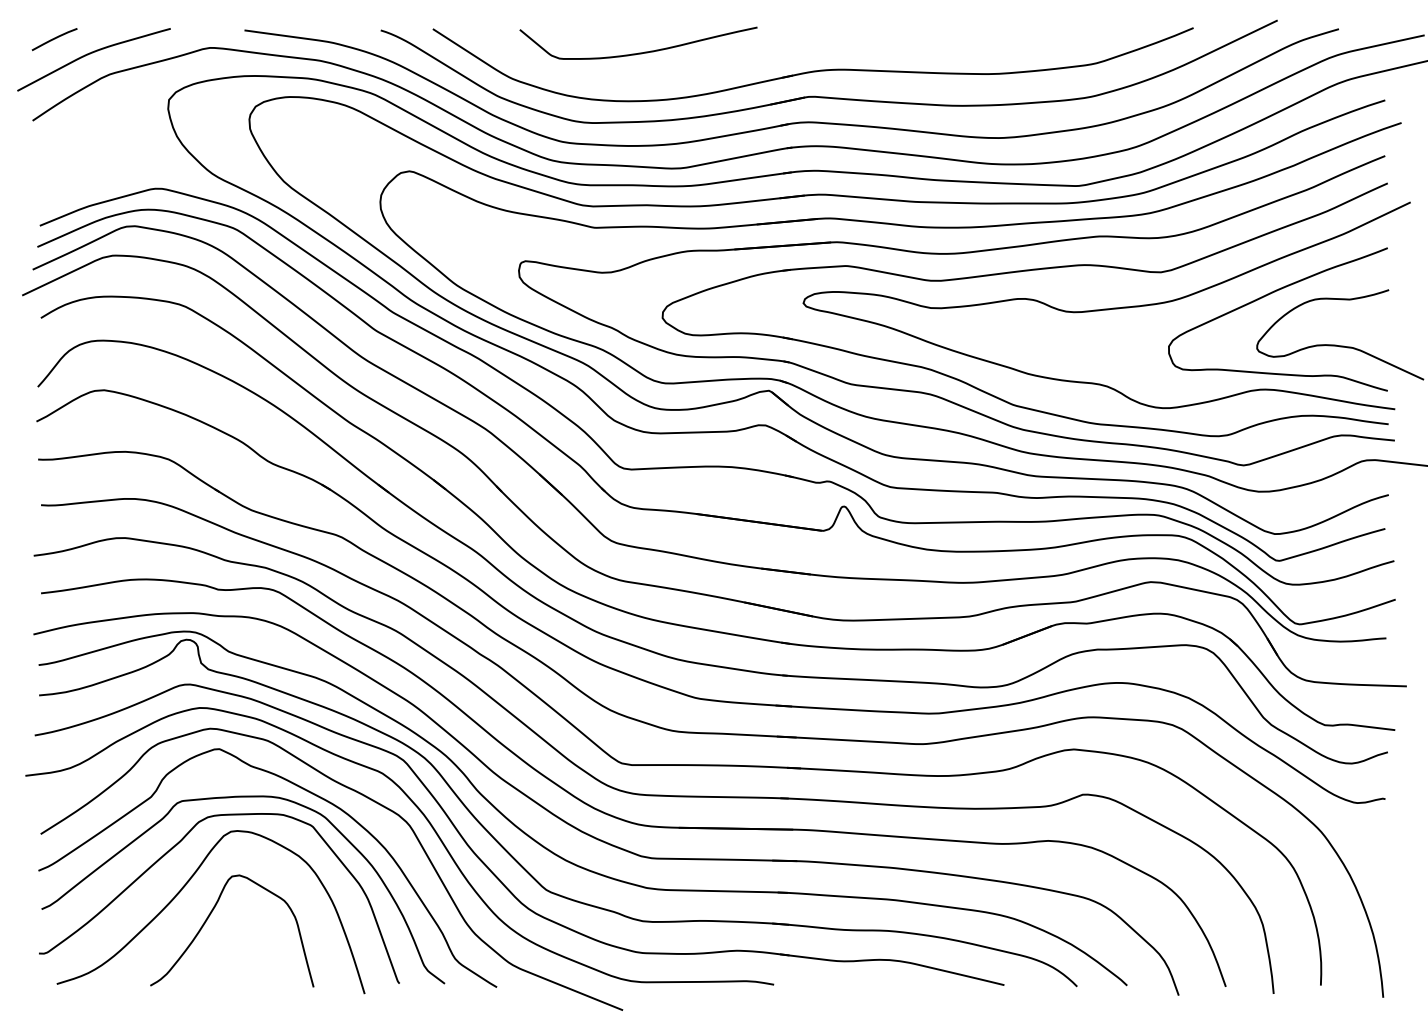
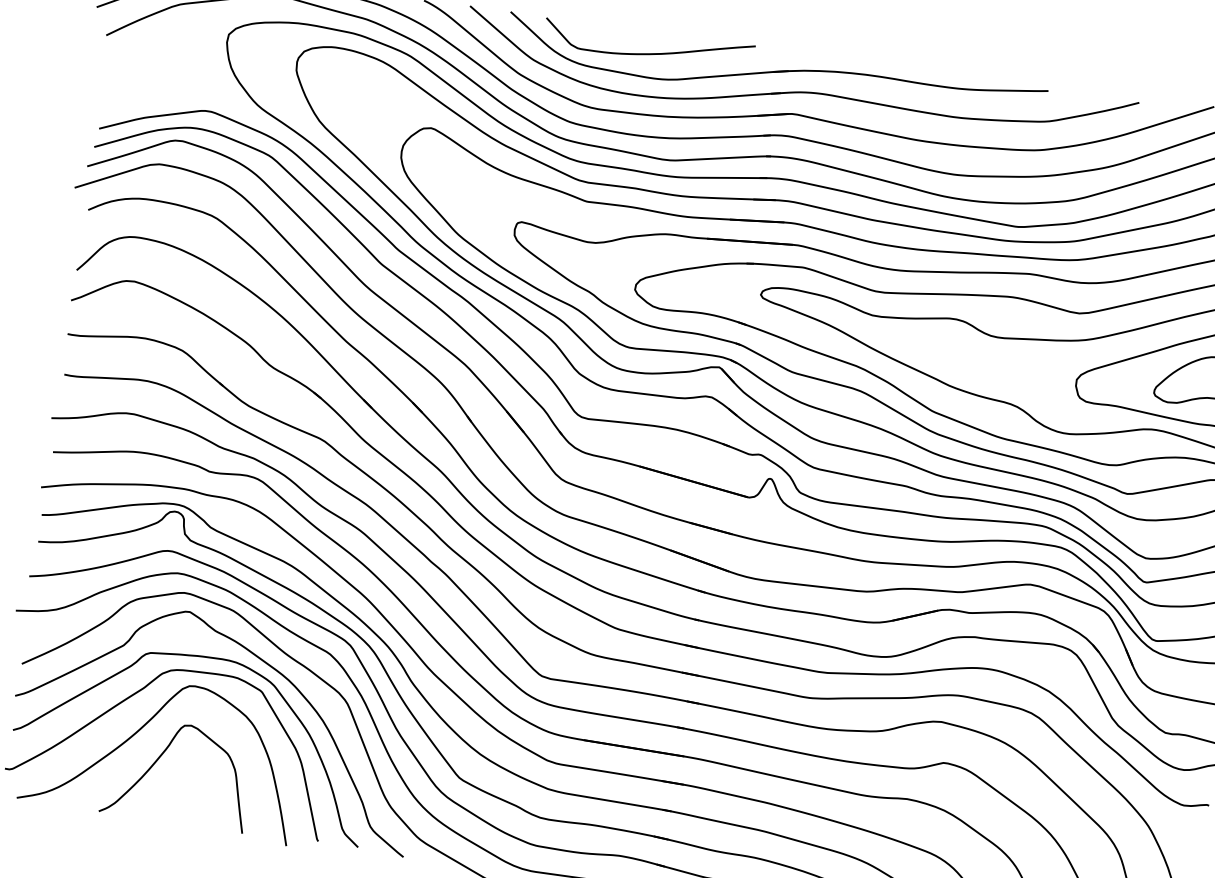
part: (784, 54) -> (776, 73), added

